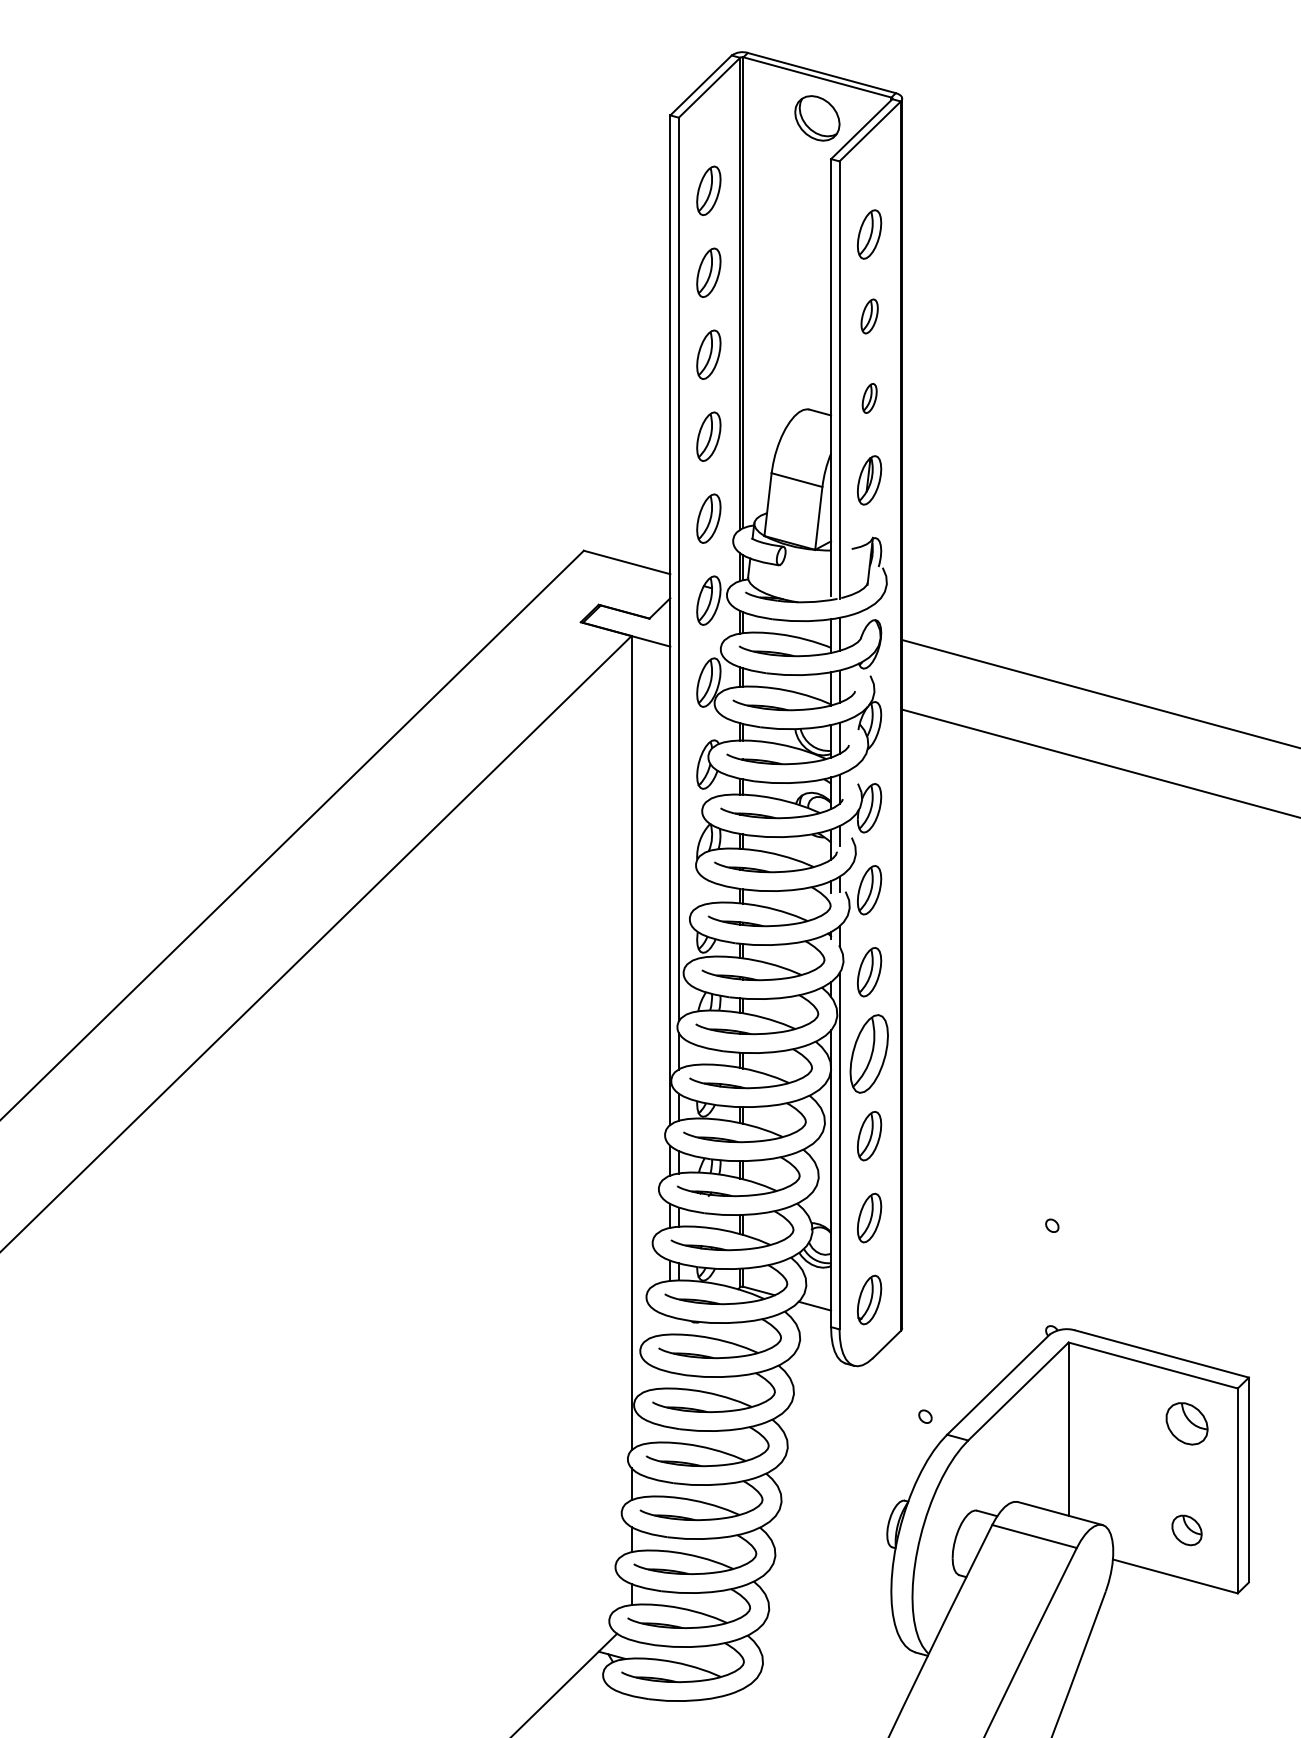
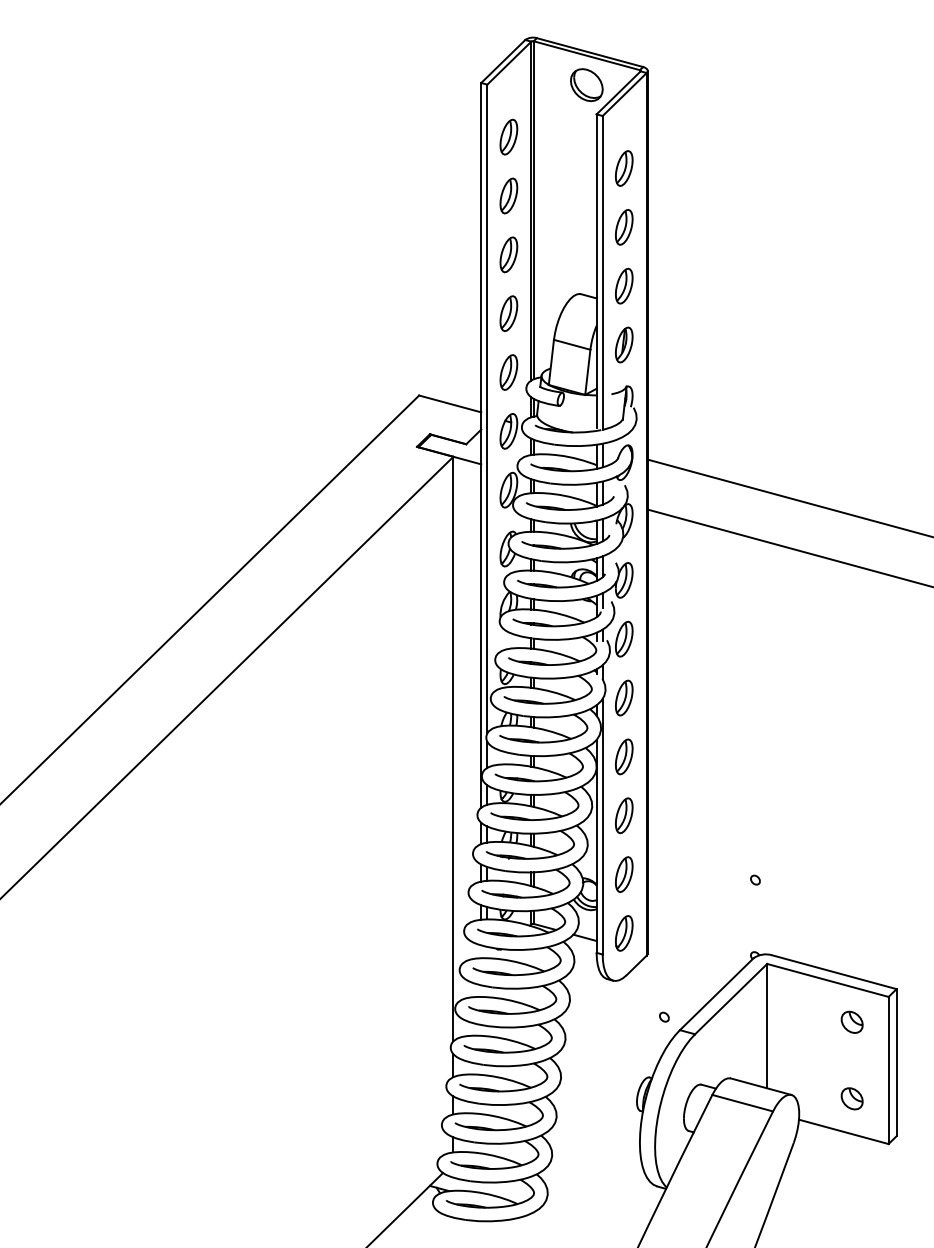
part: (869, 316) -> (624, 227), size x1.43
part: (869, 398) -> (624, 286), size x1.67
part: (869, 1054) -> (624, 757), size x0.62
part: (1186, 1423) -> (851, 1022), size x0.71

